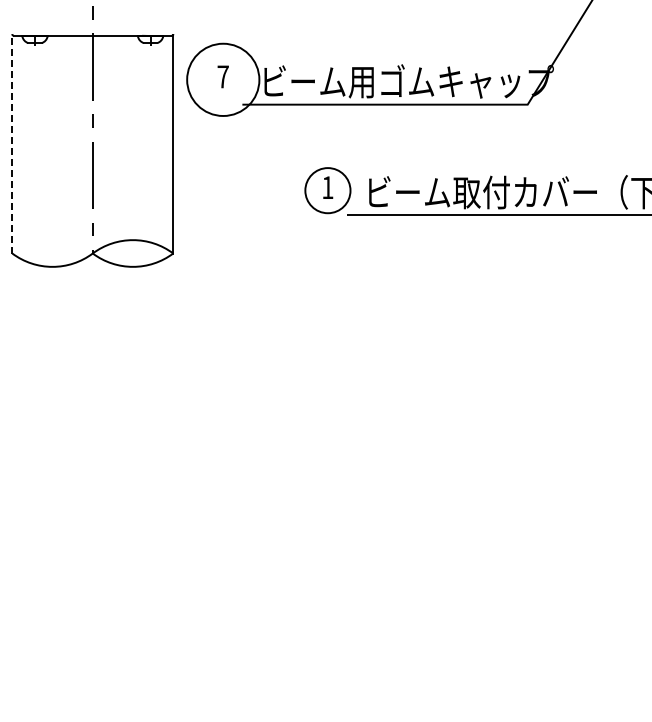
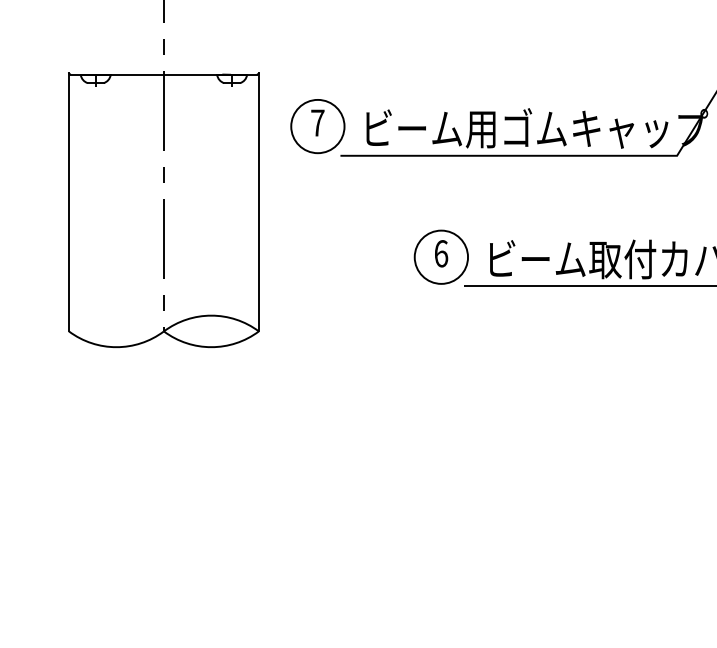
circle: (222, 79) -> (316, 126), size x0.62
line: (12, 143) -> (69, 201), dashed -> solid
text: (327, 187) -> (440, 253), 1 -> 6

